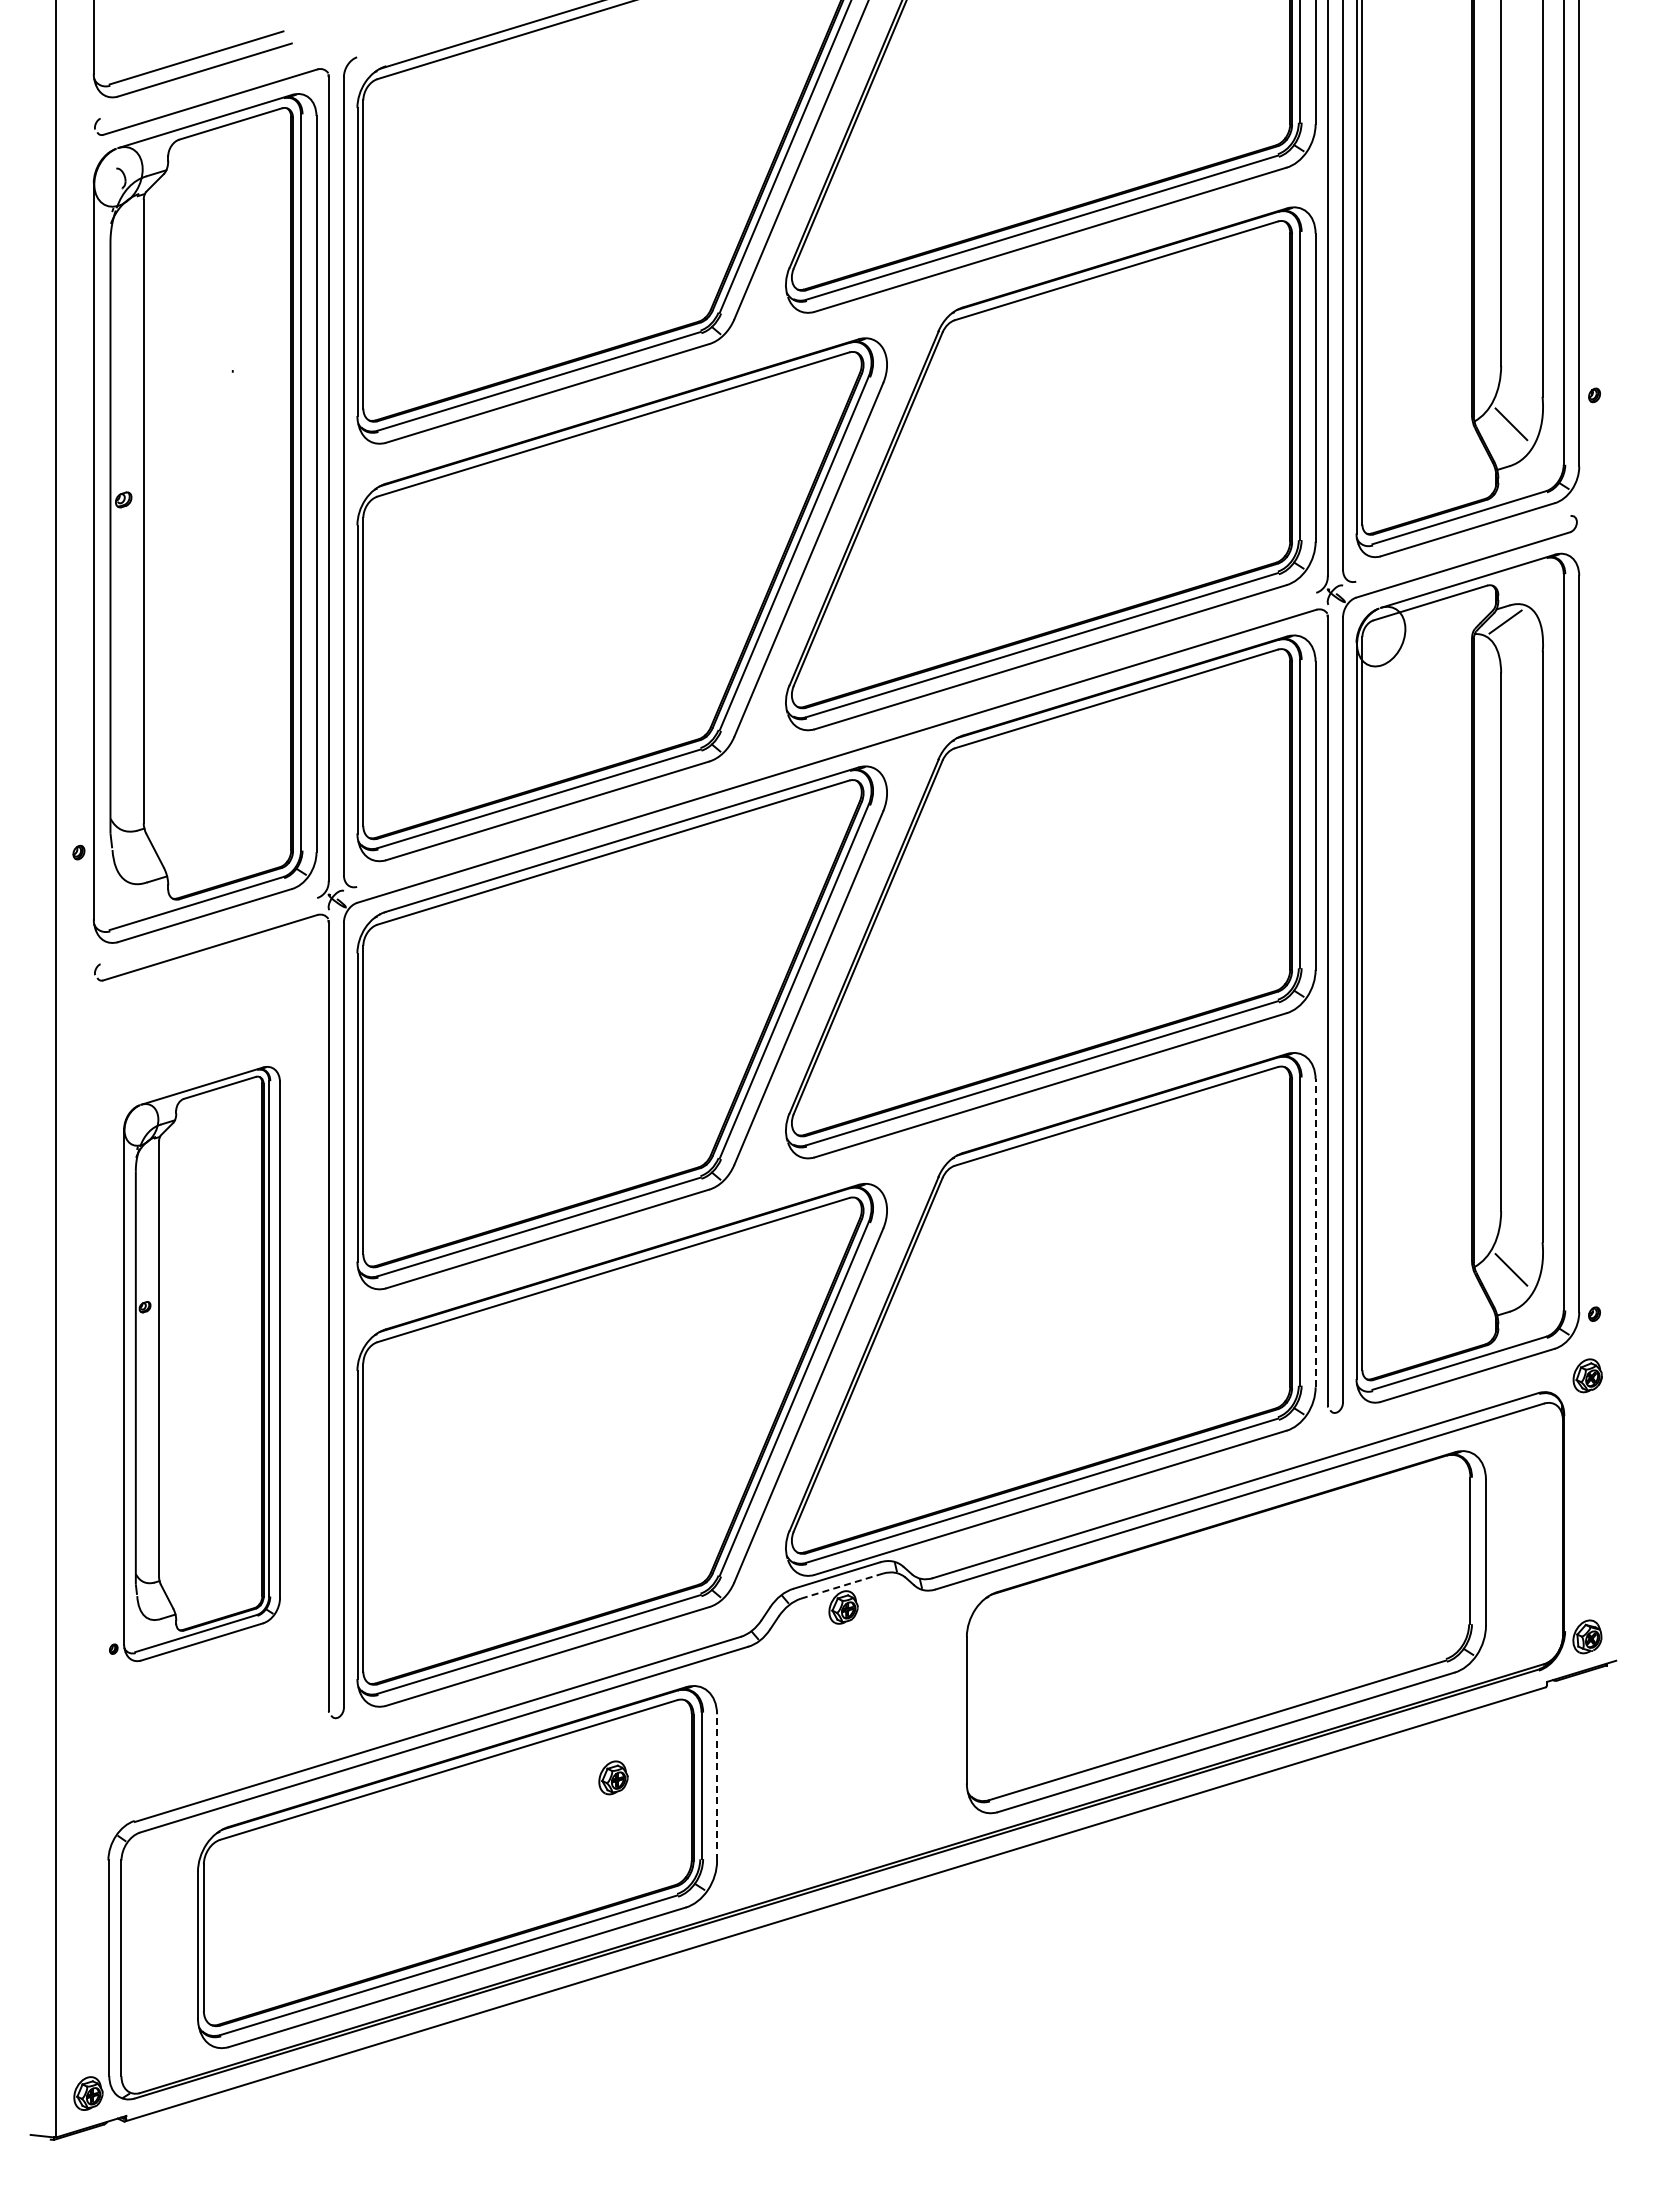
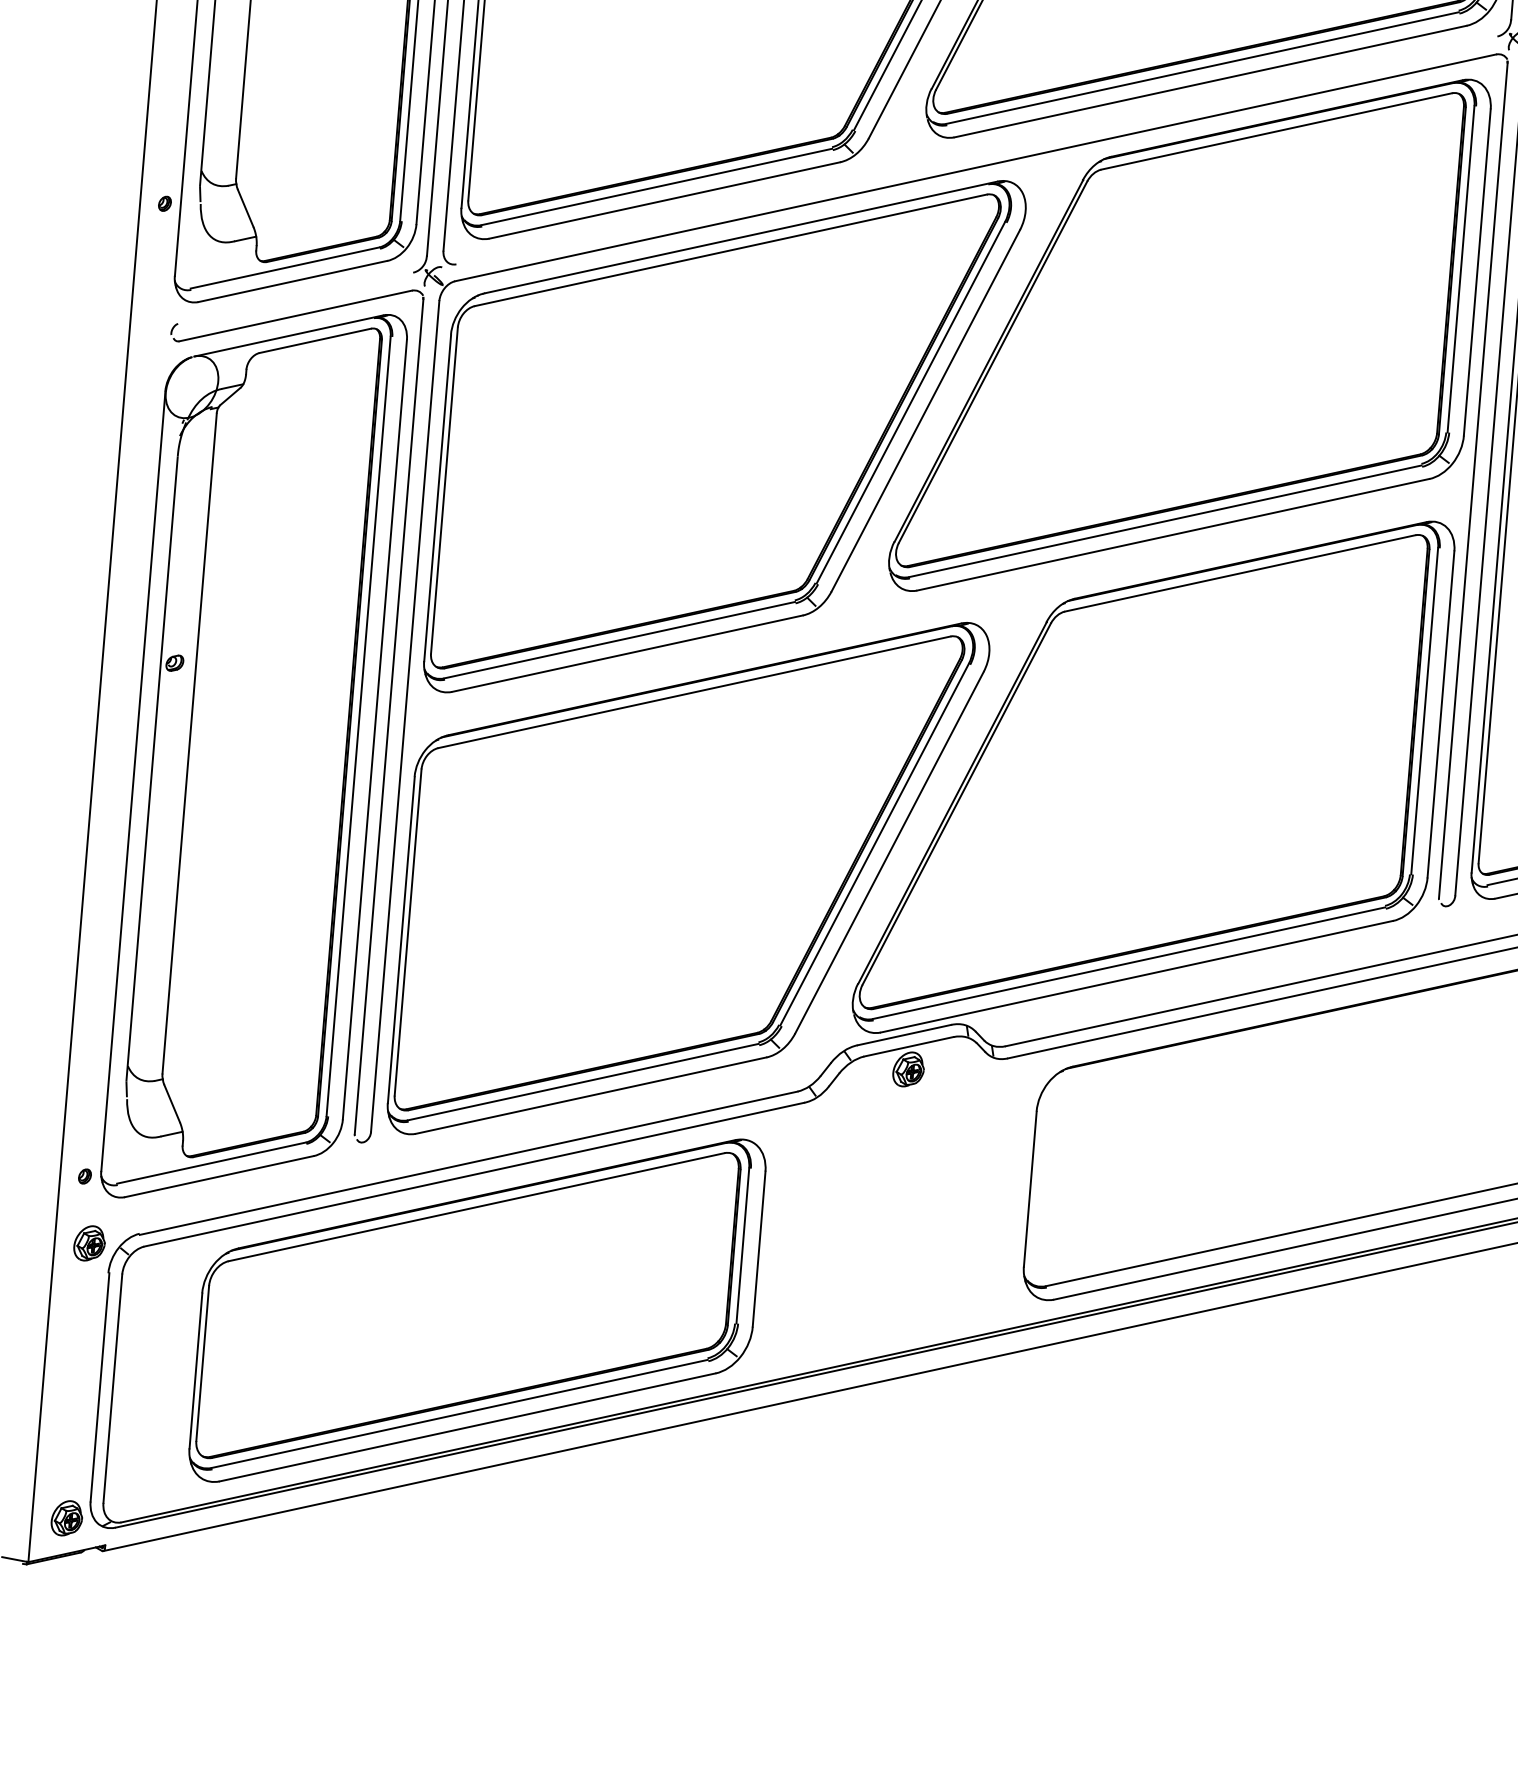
line: (1315, 1232) -> (1440, 713), dashed -> solid
part: (194, 1363) -> (242, 754), size x1.43
line: (841, 1586) -> (908, 1047), dashed -> solid
part: (613, 1777) -> (89, 1243), moved
line: (717, 1787) -> (759, 1249), dashed -> solid

